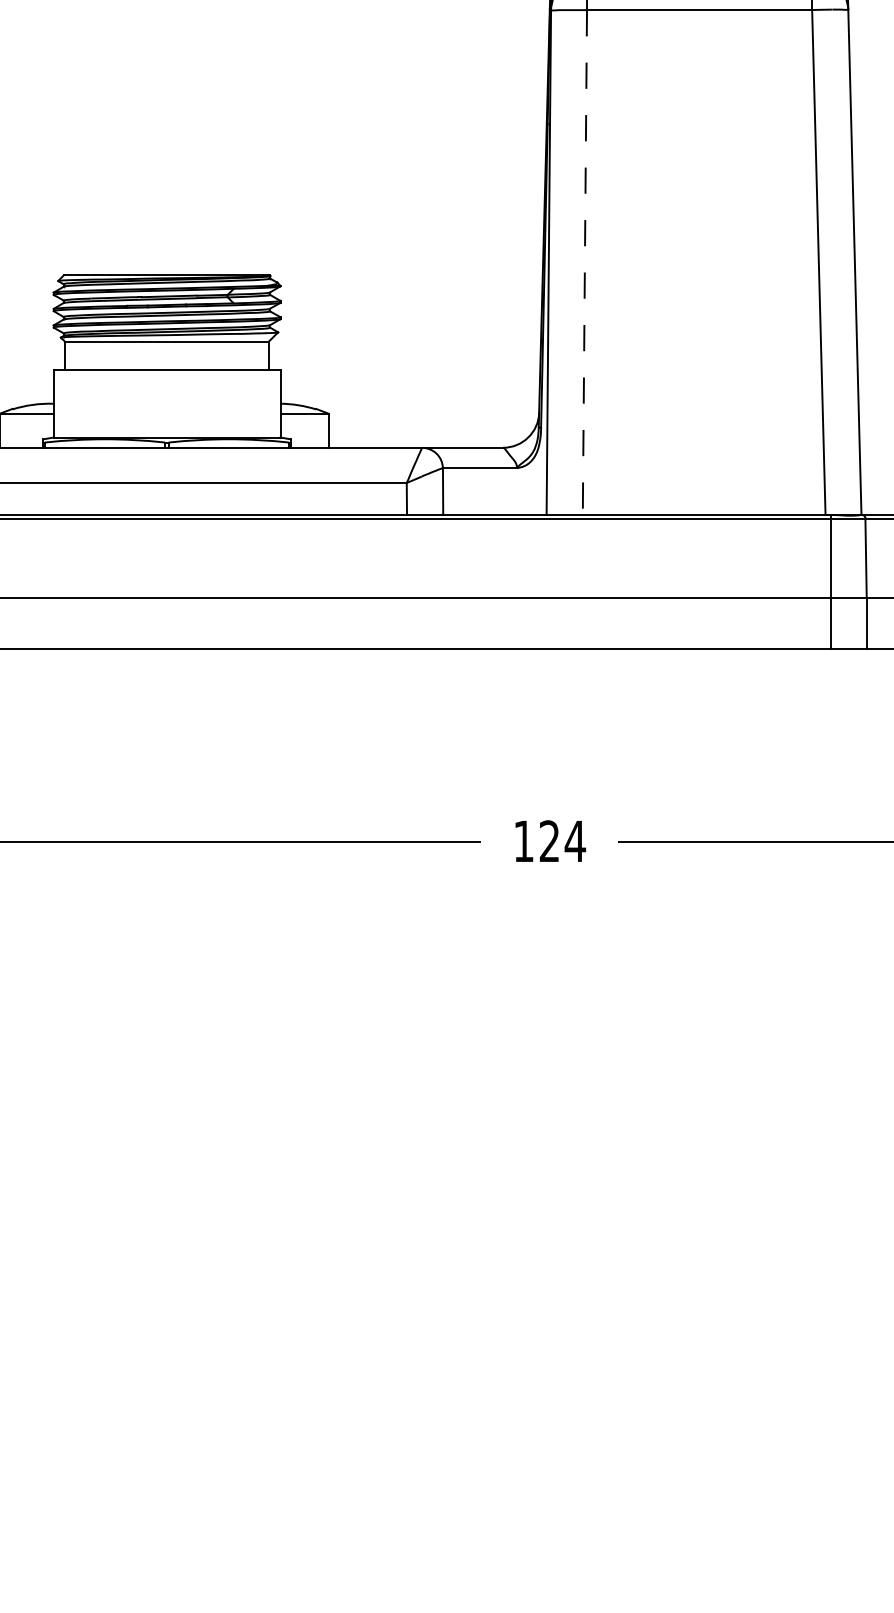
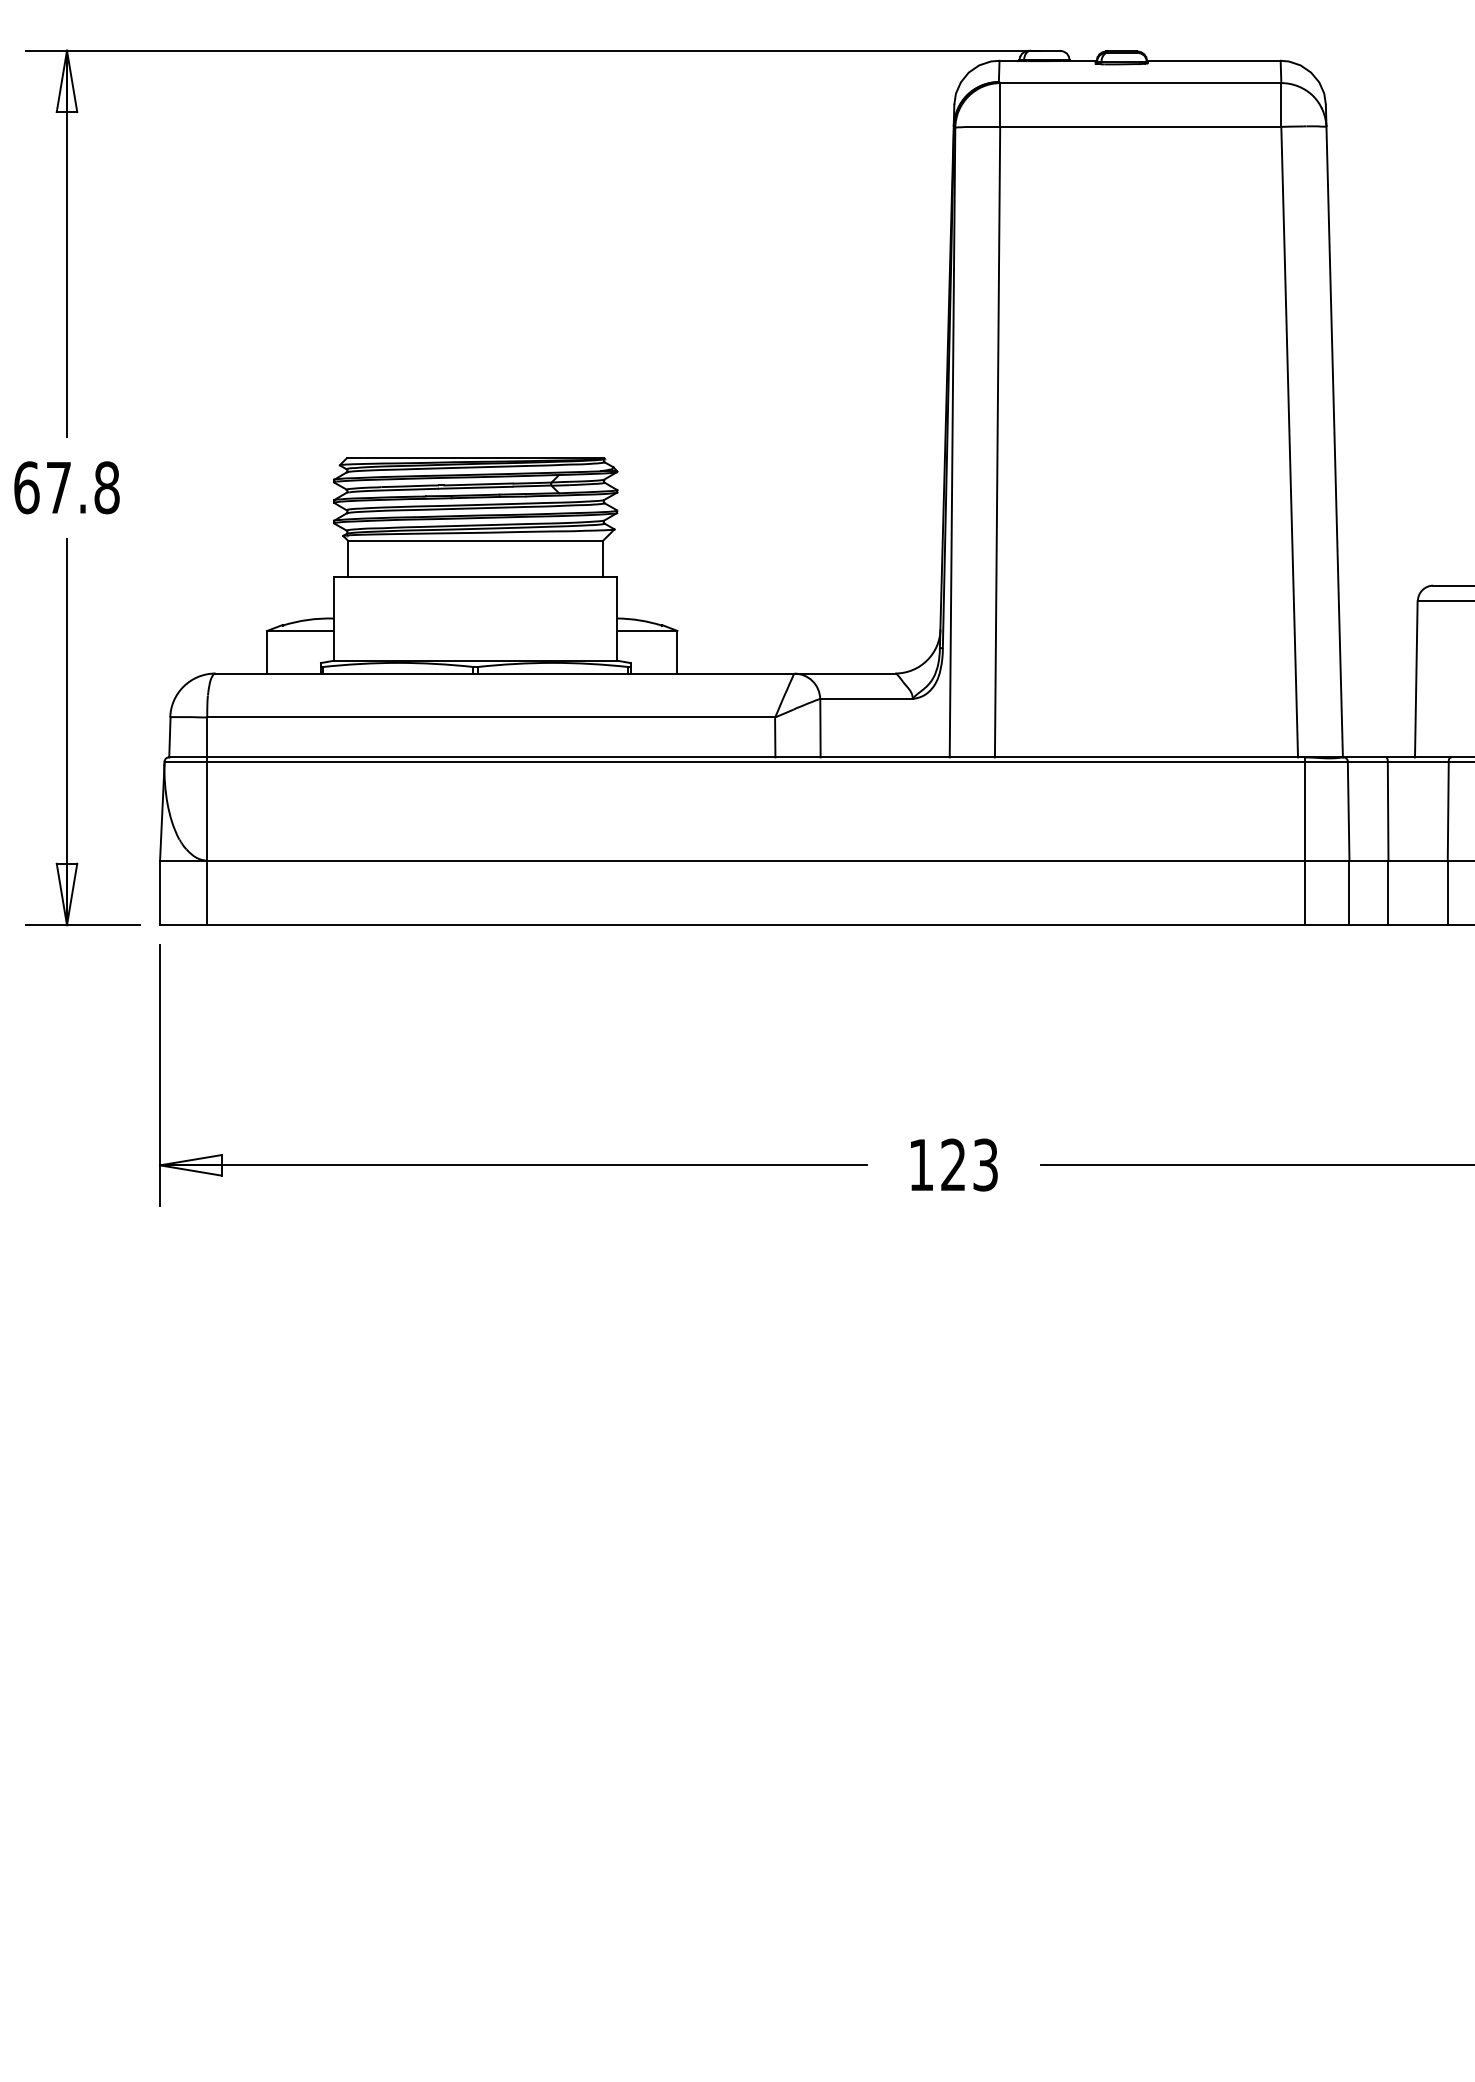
line: (584, 262) -> (997, 442), dashed -> solid
text: (575, 840) -> (985, 1164), 124 -> 123

